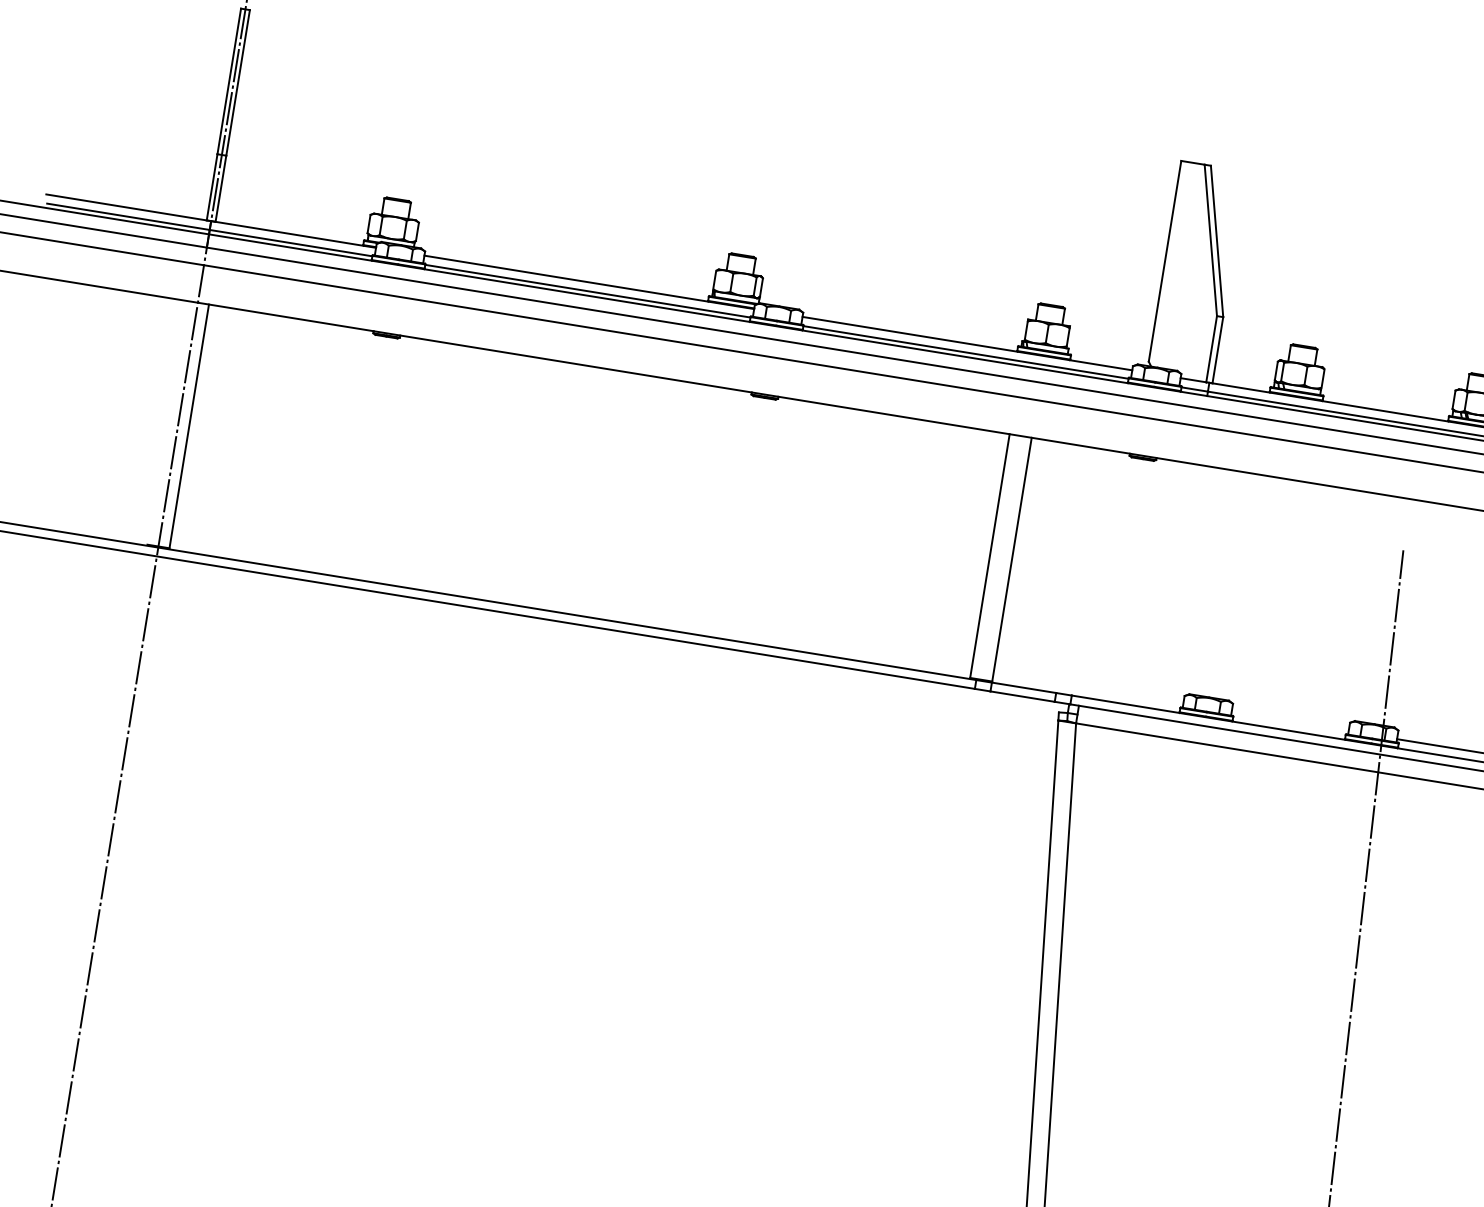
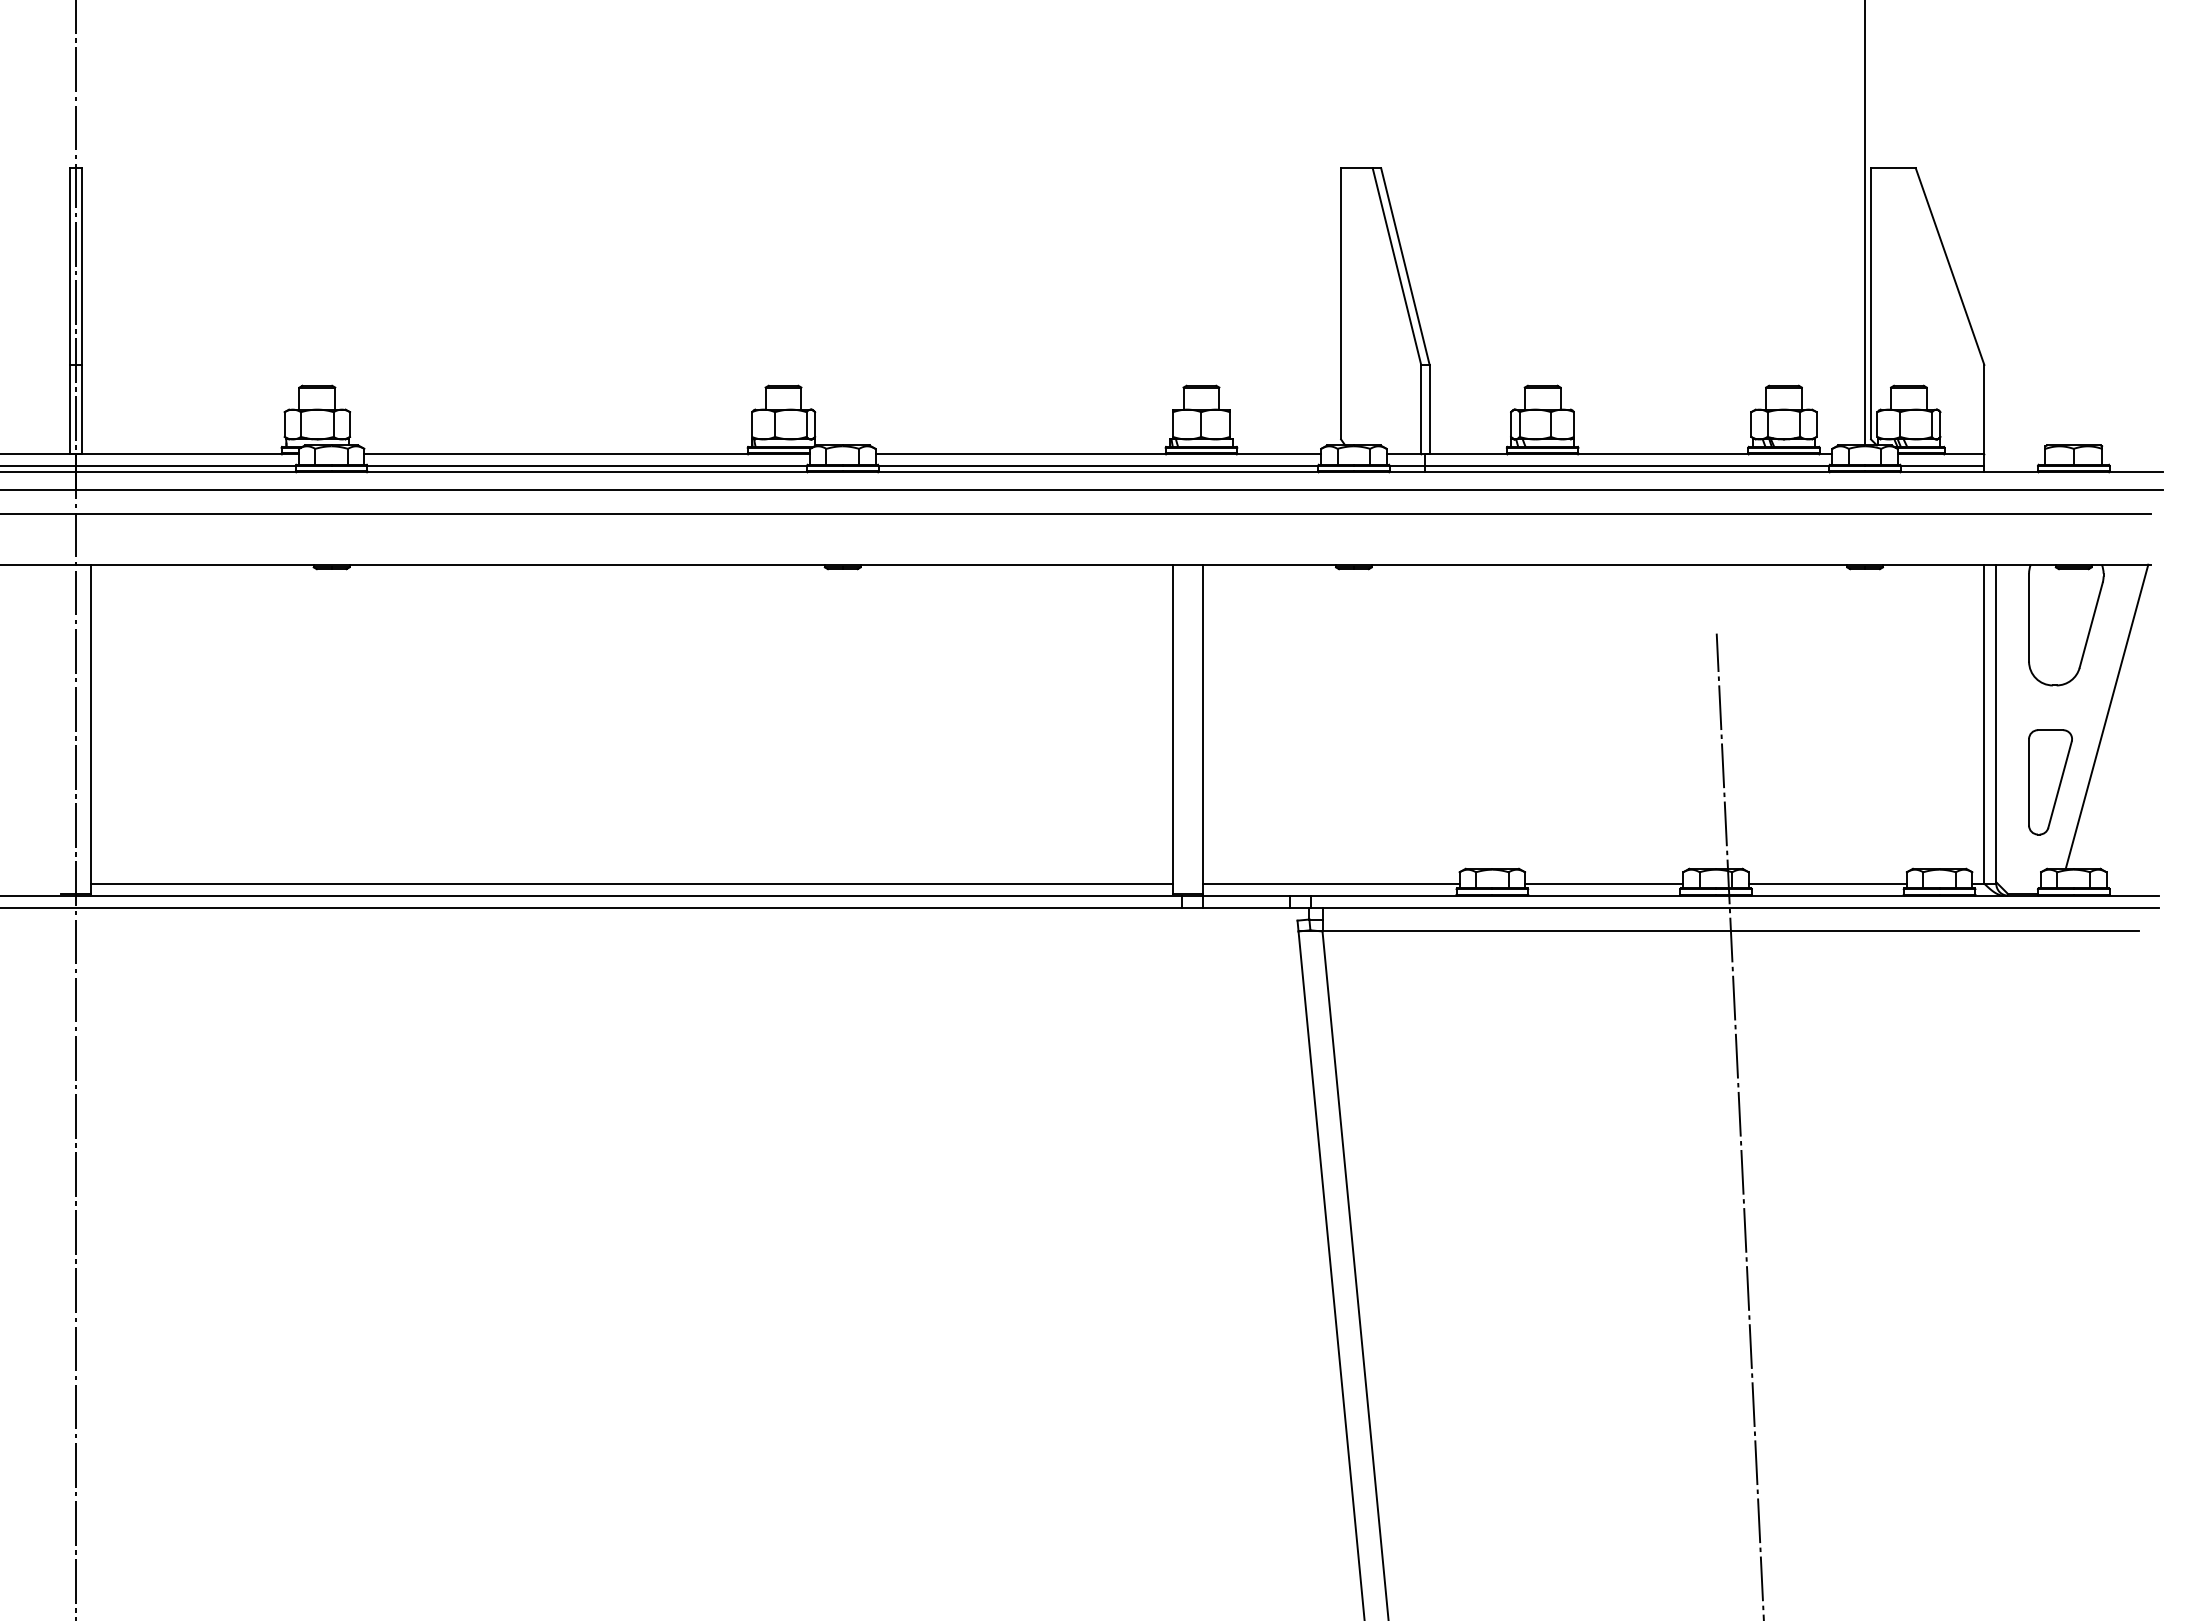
line: (570, 605) -> (631, 883), added
line: (1088, 689) -> (1331, 883), added
line: (1290, 721) -> (1604, 883), added

